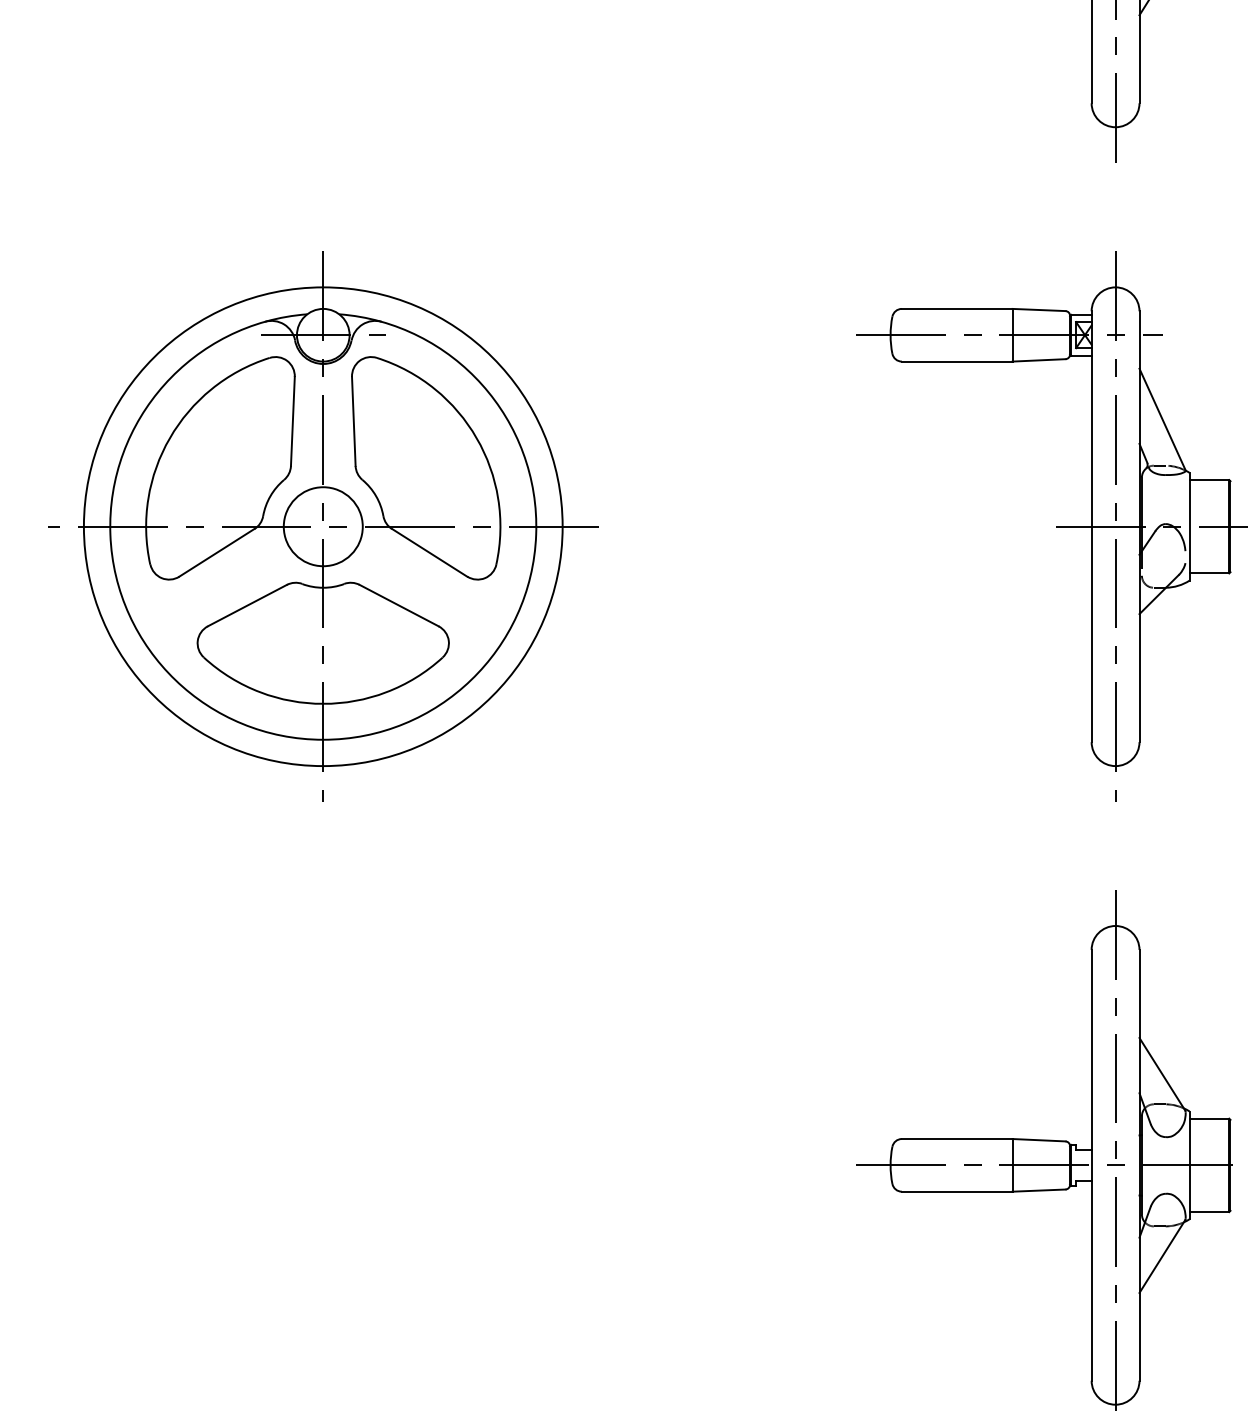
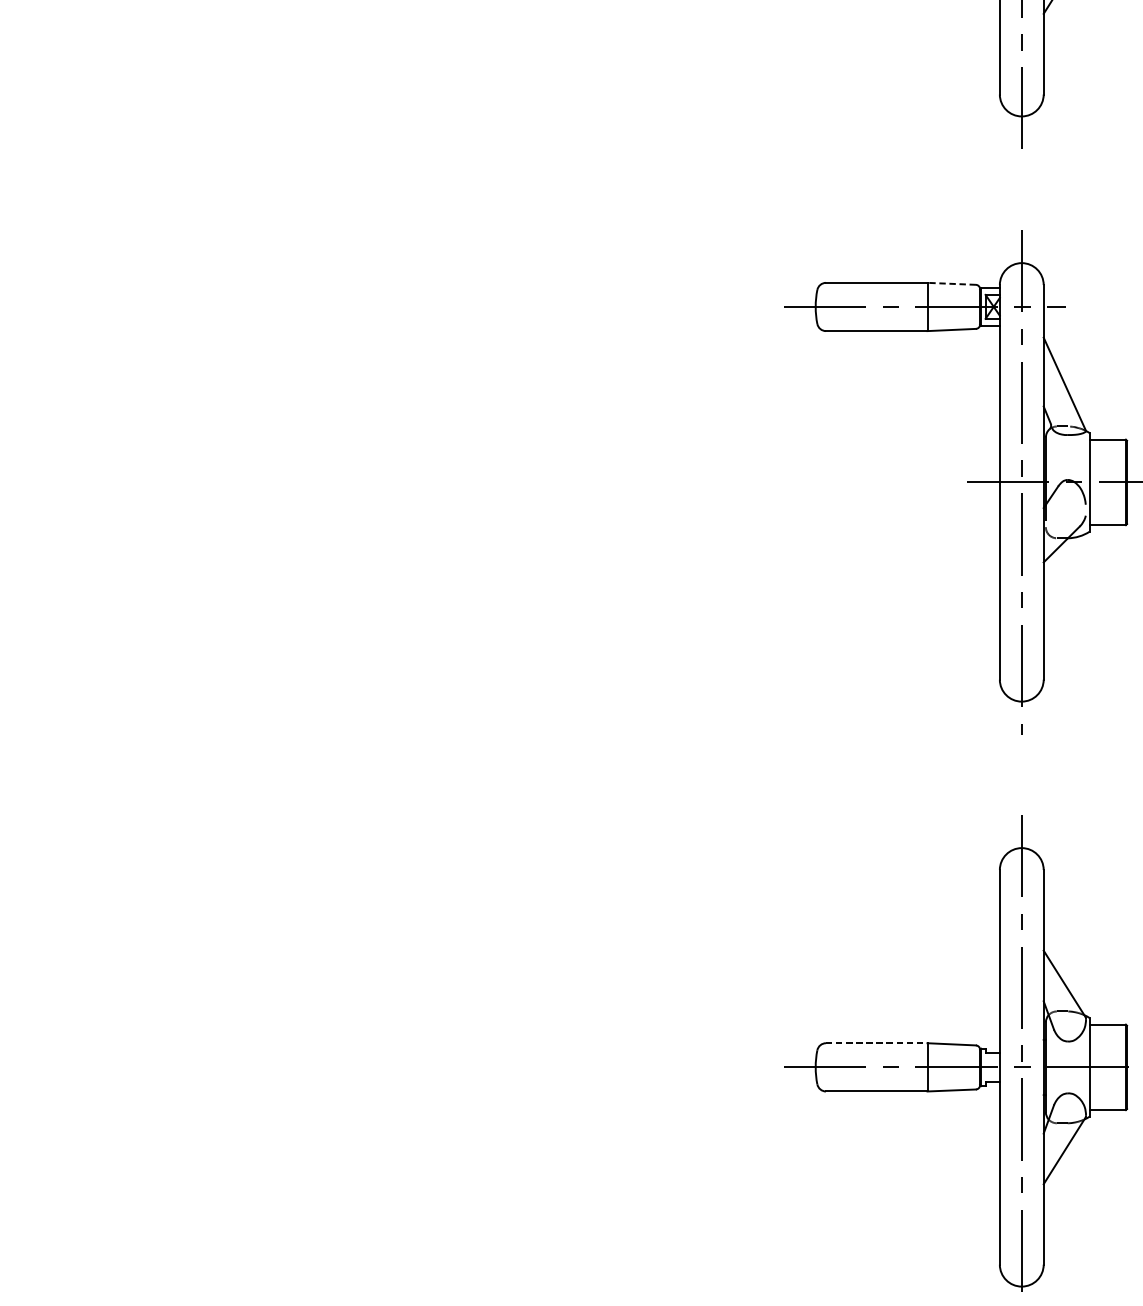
line: (1038, 309) -> (951, 283), solid -> dashed
part: (323, 526) -> (296, 482), removed
line: (957, 1139) -> (876, 1043), solid -> dashed

